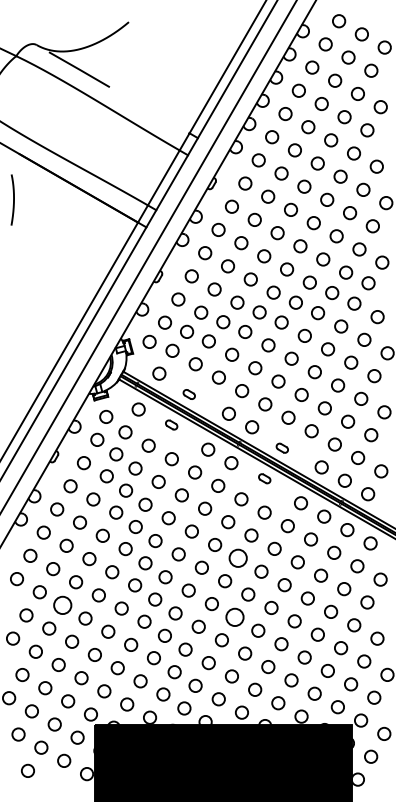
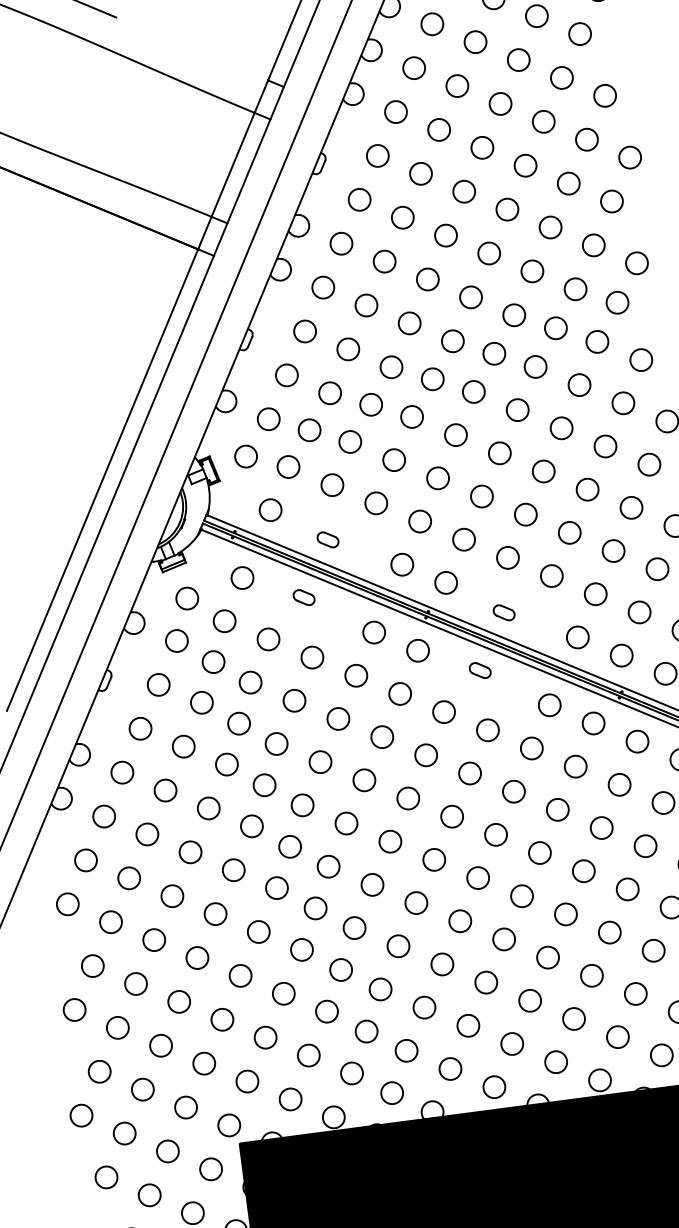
circle: (238, 558) -> (452, 816), size x0.71
circle: (62, 605) -> (153, 940), size x0.71
circle: (235, 617) -> (460, 921), size x0.71

